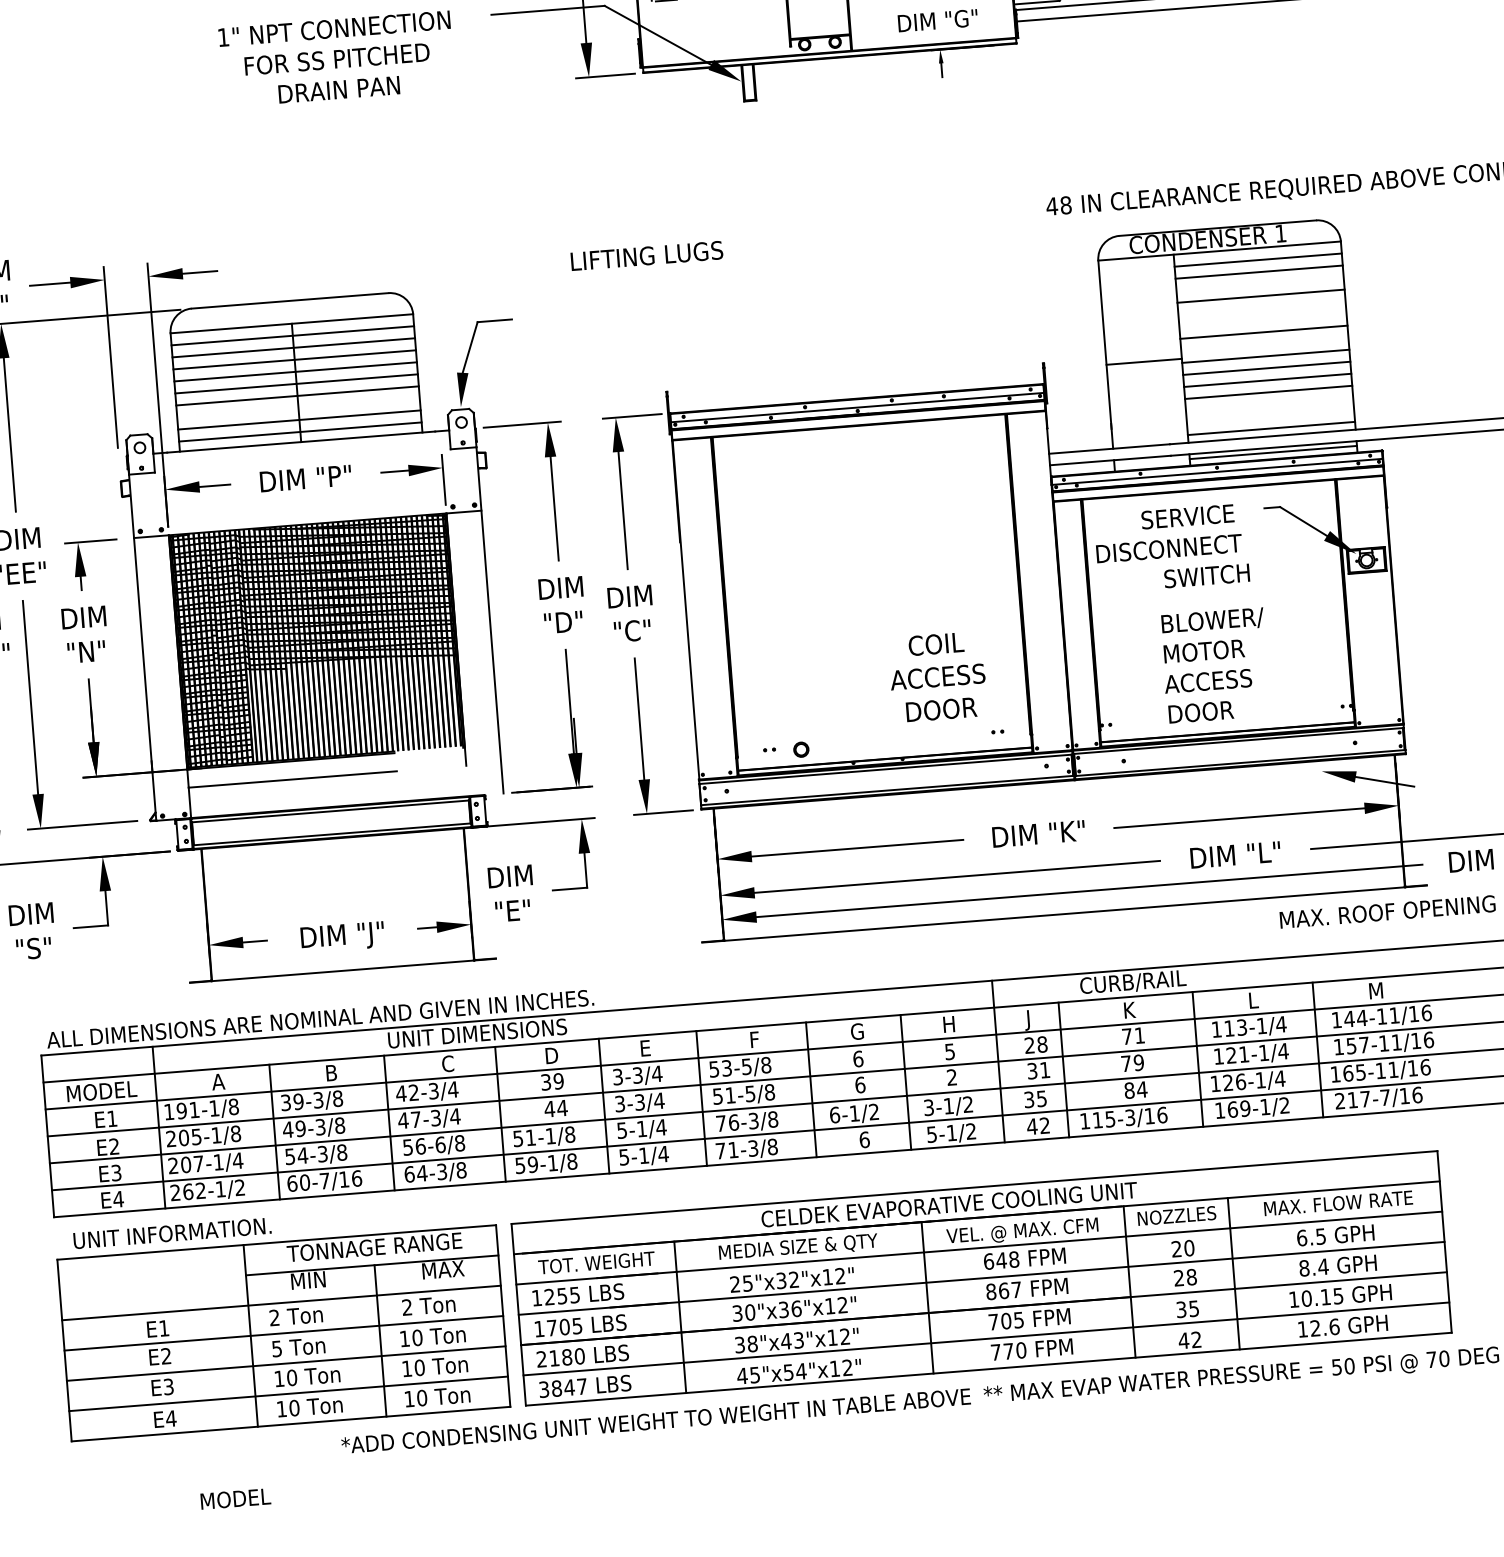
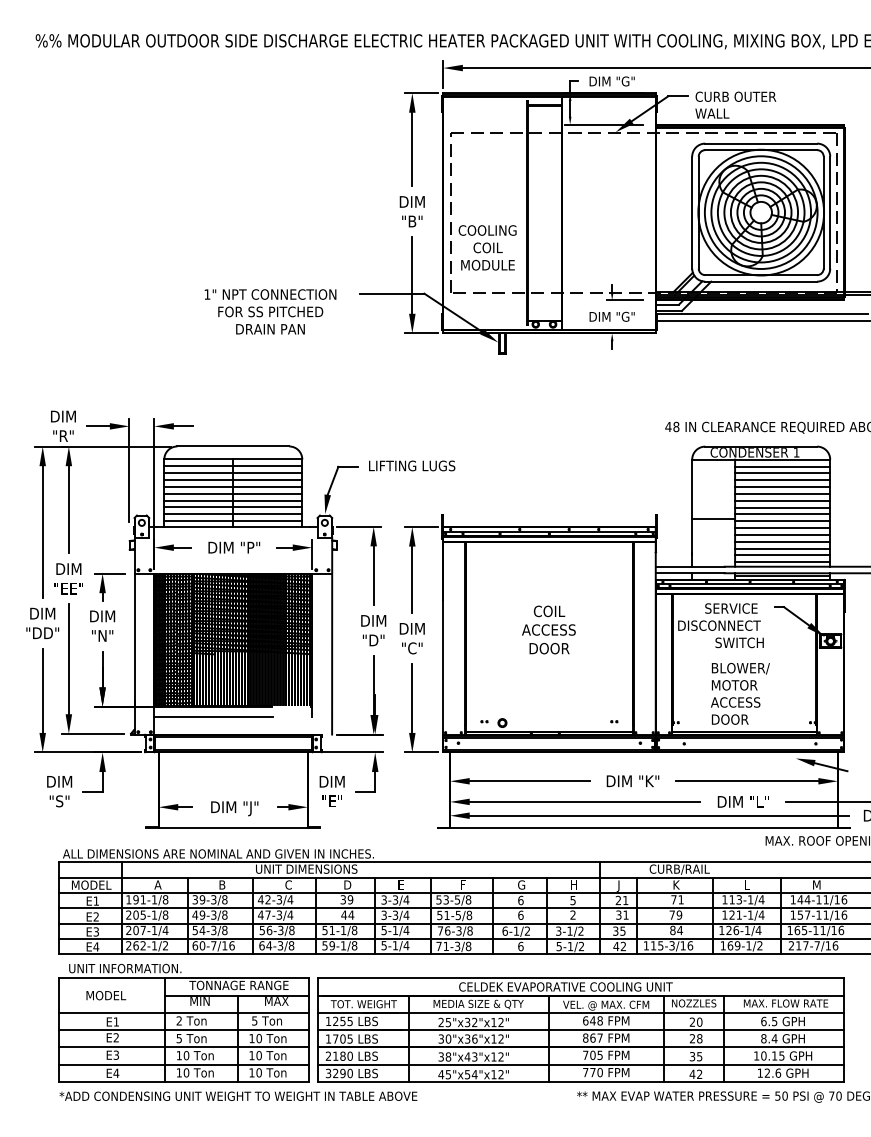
text: (647, 255) -> (412, 465), moved
line: (1259, 284) -> (782, 480), added
line: (1261, 307) -> (782, 493), added
line: (1262, 319) -> (782, 500), added
line: (1264, 344) -> (782, 514), added
line: (1269, 404) -> (782, 548), added
line: (298, 408) -> (233, 507), added
line: (1270, 416) -> (782, 555), added
text: (937, 676) -> (548, 629), moved
text: (1042, 1044) -> (625, 900), 28 -> 21
text: (439, 1144) -> (280, 930), 56-6/8 -> 56-3/8
text: (406, 1306) -> (254, 1020), 2 -> 5
text: (568, 1387) -> (342, 1073), 3847 -> 3290
text: (656, 1419) -> (238, 1095), moved
text: (236, 1498) -> (106, 995), moved

